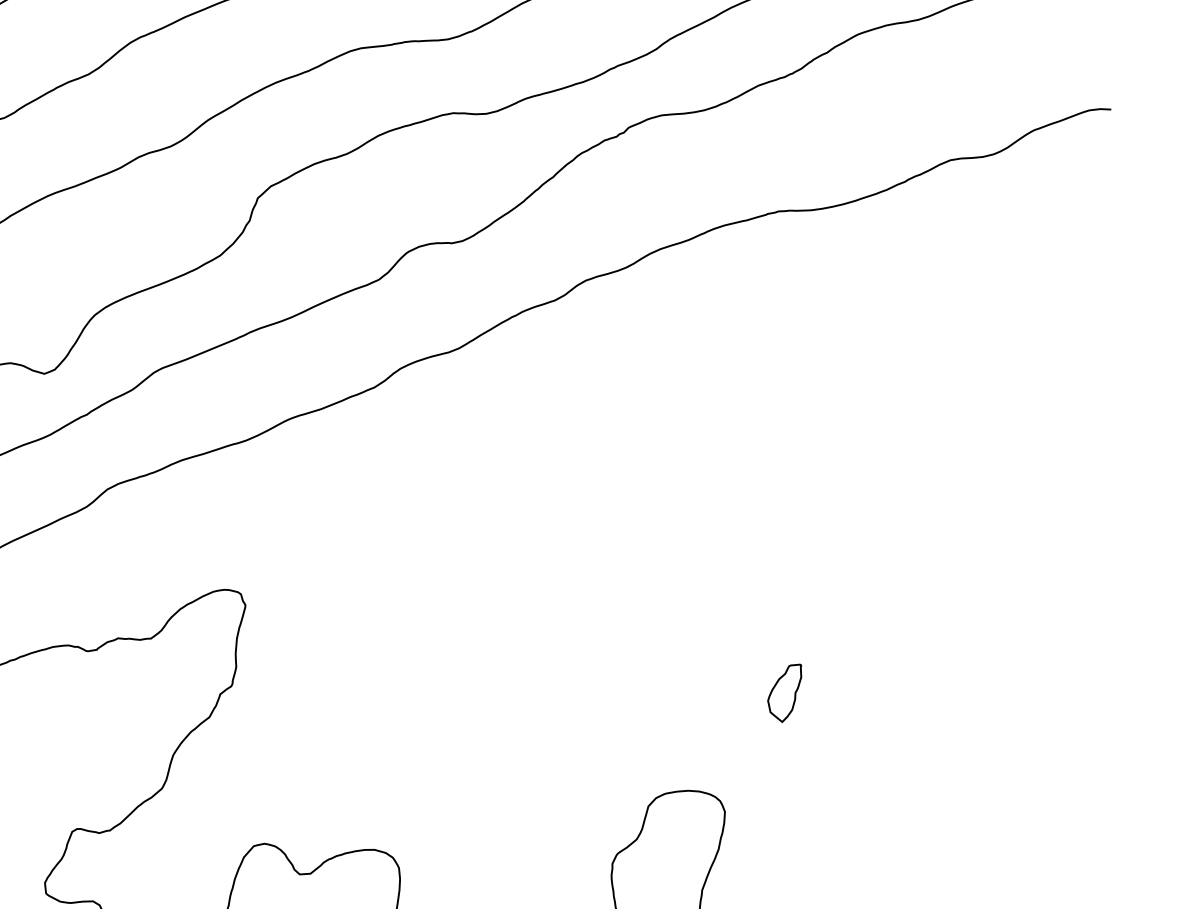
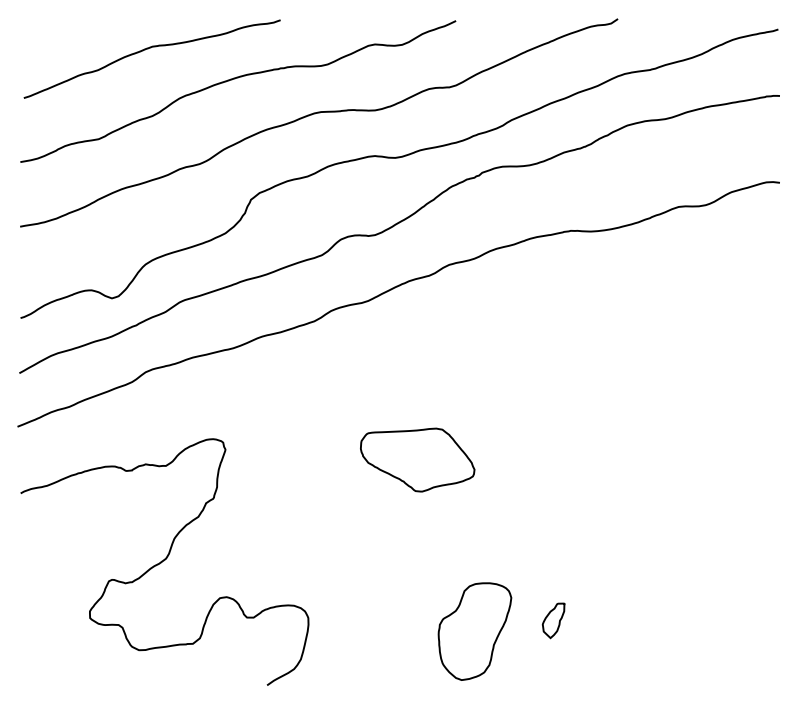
part: (557, 599) -> (417, 459), added
part: (784, 693) -> (553, 620), moved

